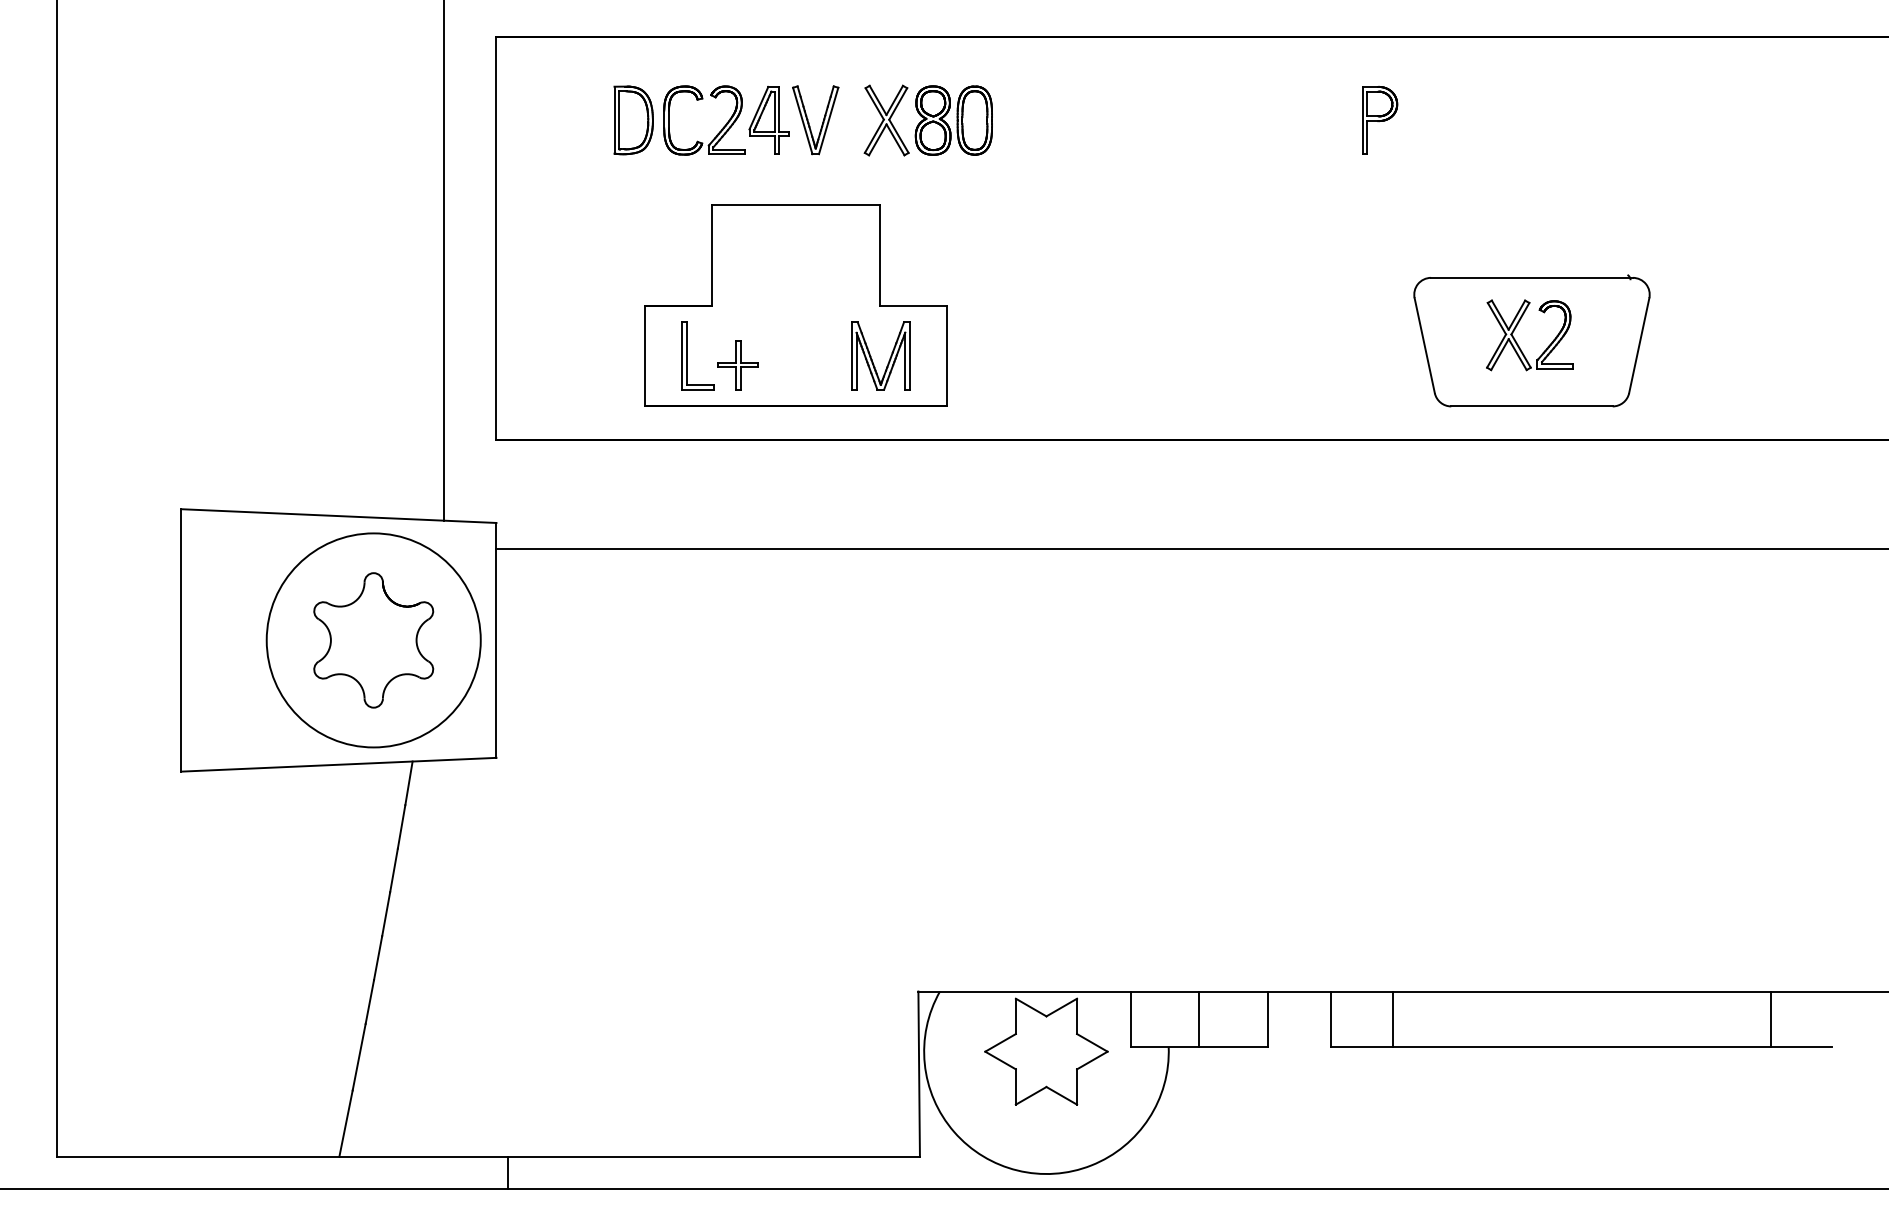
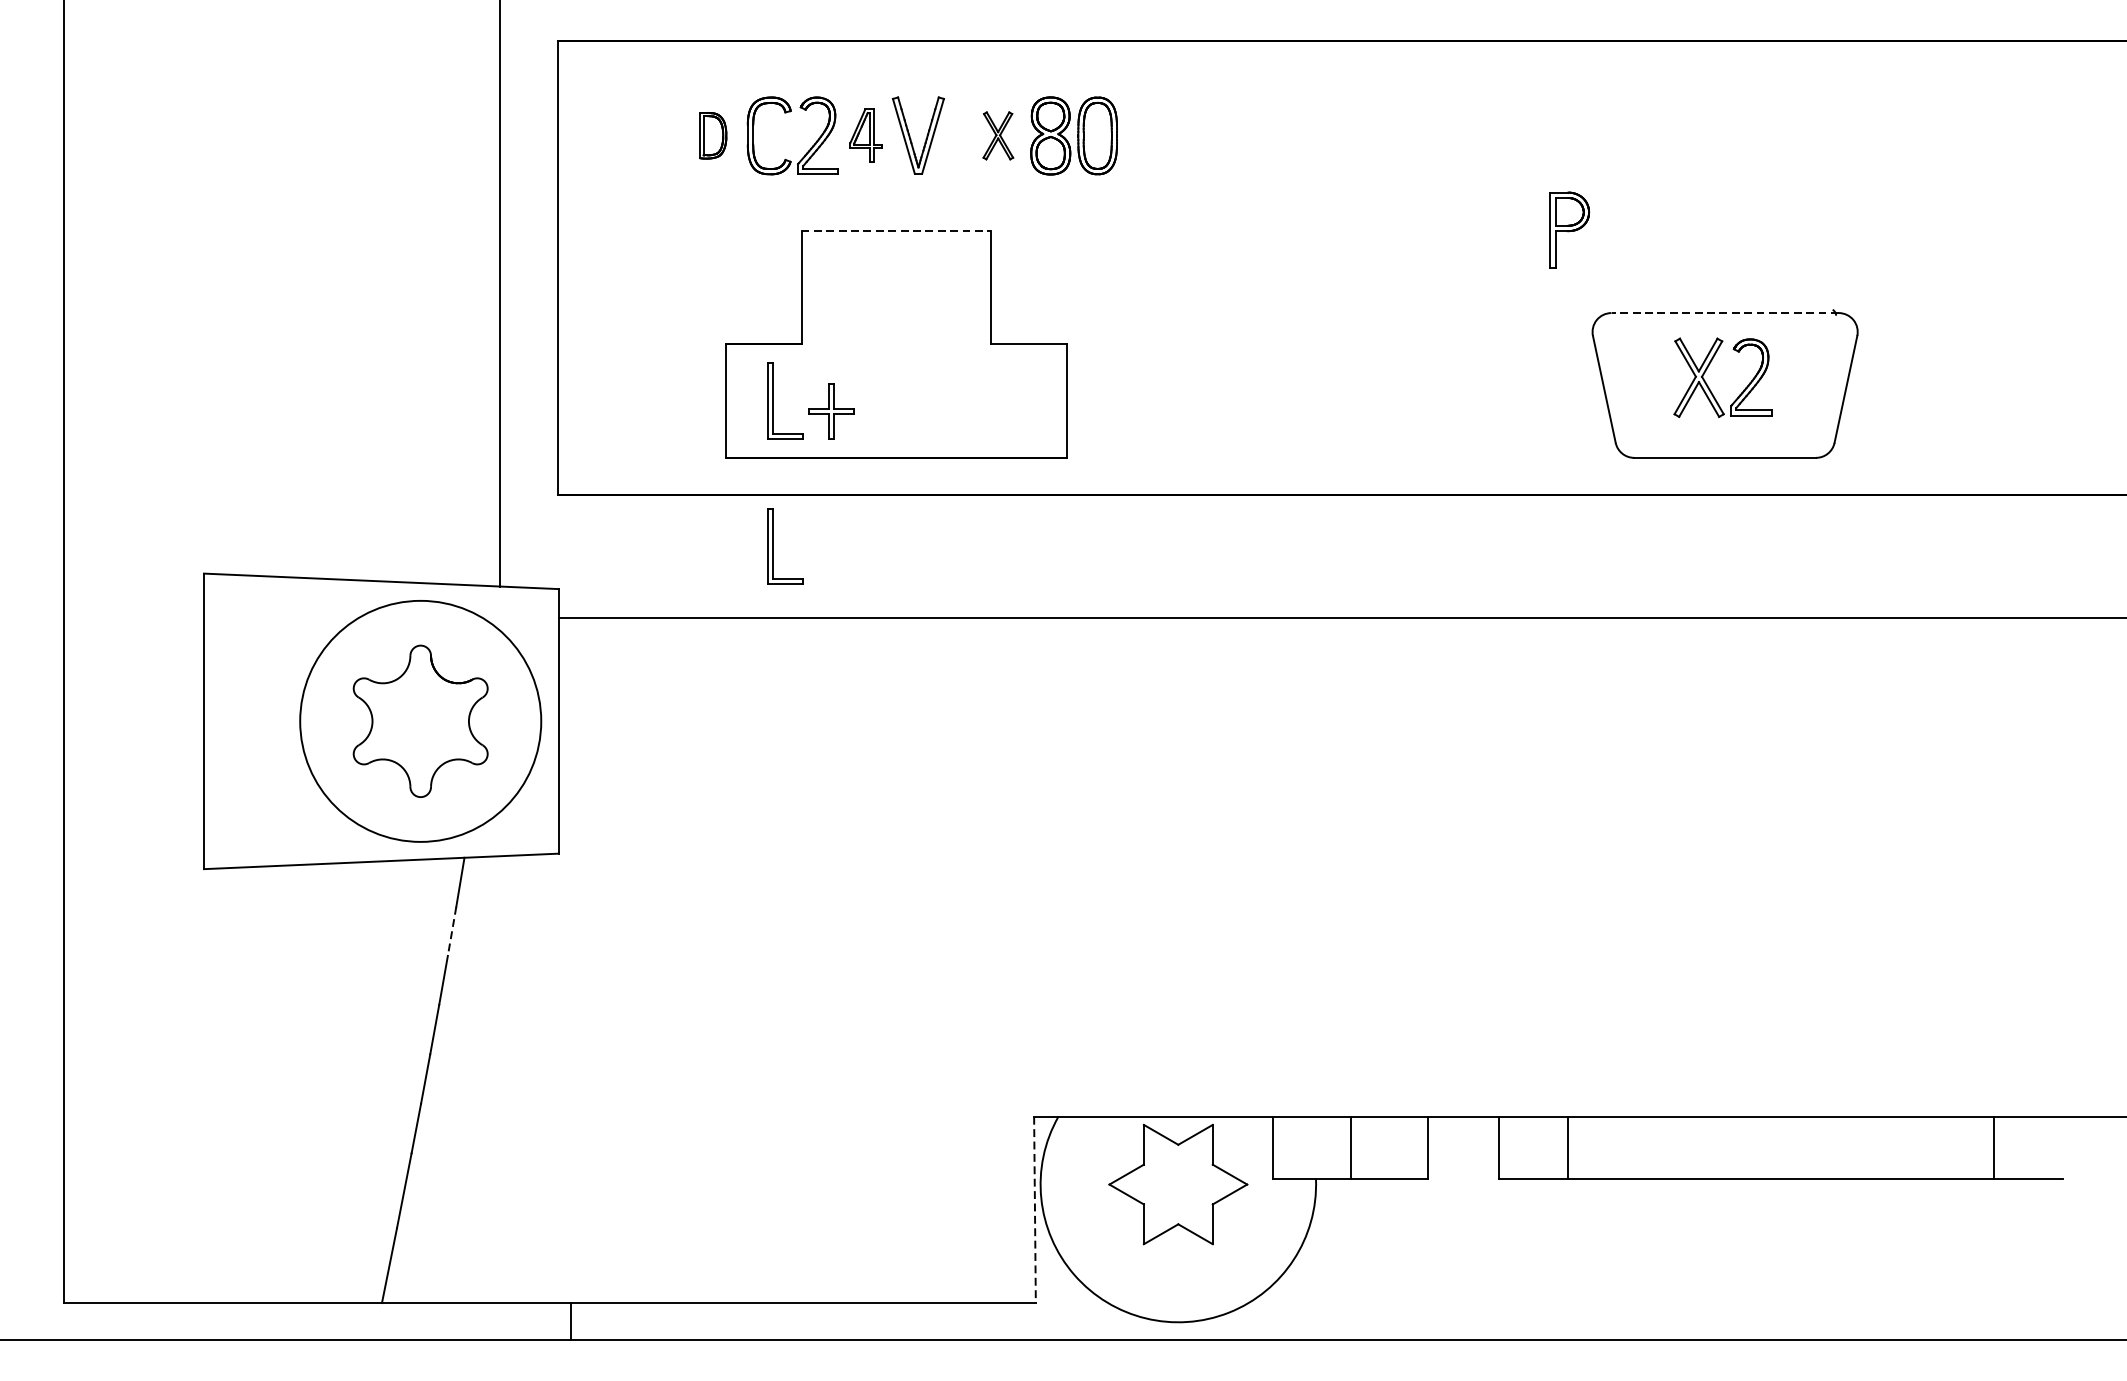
part: (1380, 119) -> (1570, 229), moved
part: (633, 120) -> (713, 135), size x0.6
part: (768, 120) -> (865, 135), size x0.7
part: (886, 120) -> (998, 135), size x0.6
line: (796, 204) -> (896, 230), solid -> dashed
line: (1532, 277) -> (1725, 312), solid -> dashed
part: (872, 359) -> (982, 405), removed
part: (687, 484) -> (774, 545), added
line: (401, 827) -> (451, 932), solid -> dashed
line: (919, 1074) -> (1035, 1210), solid -> dashed

